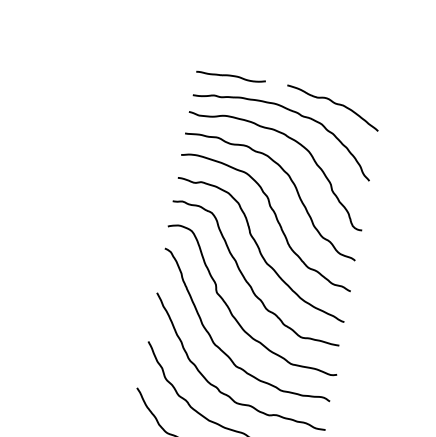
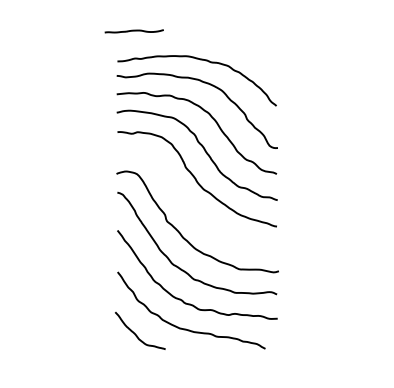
curve: (230, 76) -> (133, 31), moved
curve: (333, 103) -> (235, 47), removed
curve: (246, 278) -> (189, 205), removed

